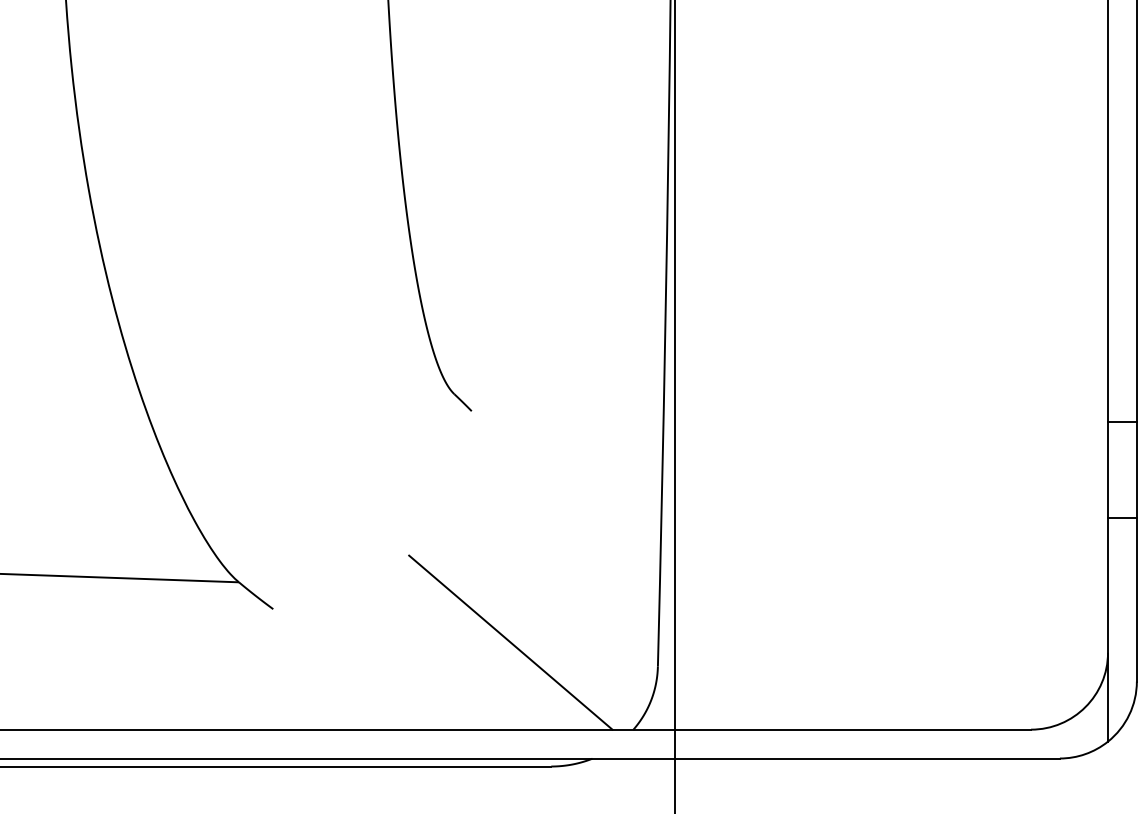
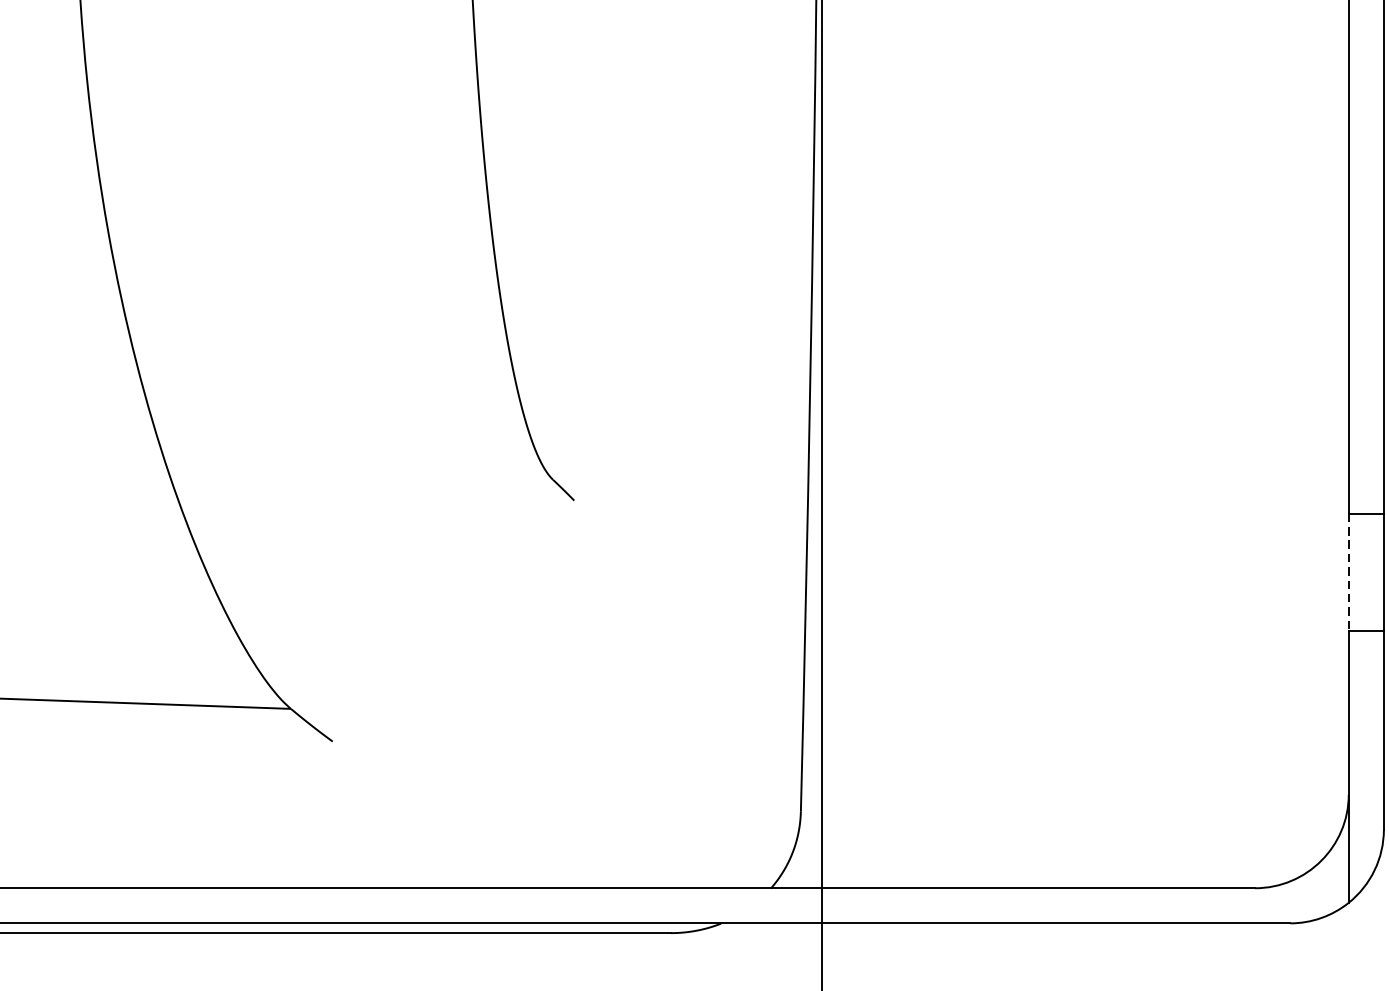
line: (1108, 470) -> (1349, 572), solid -> dashed
line: (510, 642) -> (621, 782), removed

